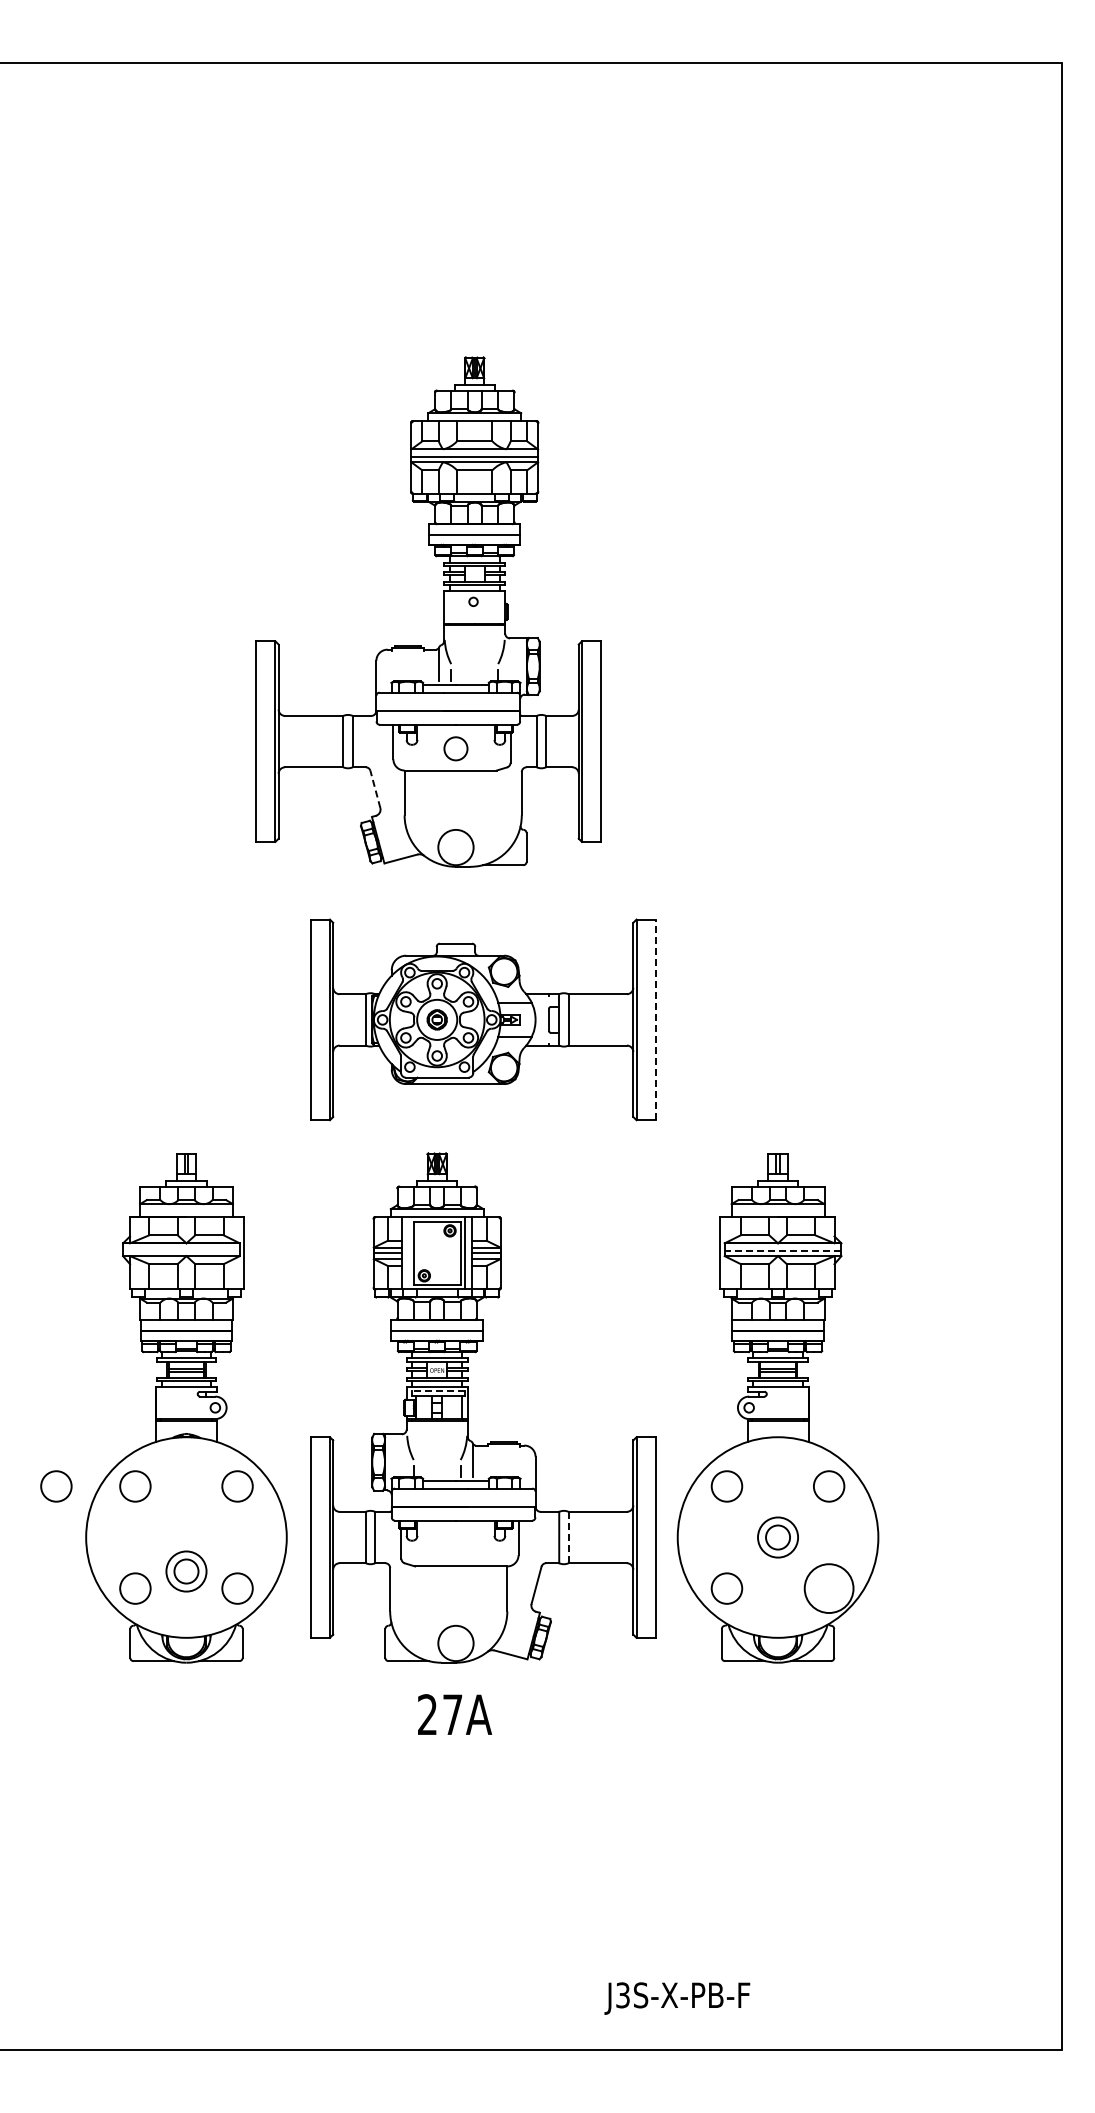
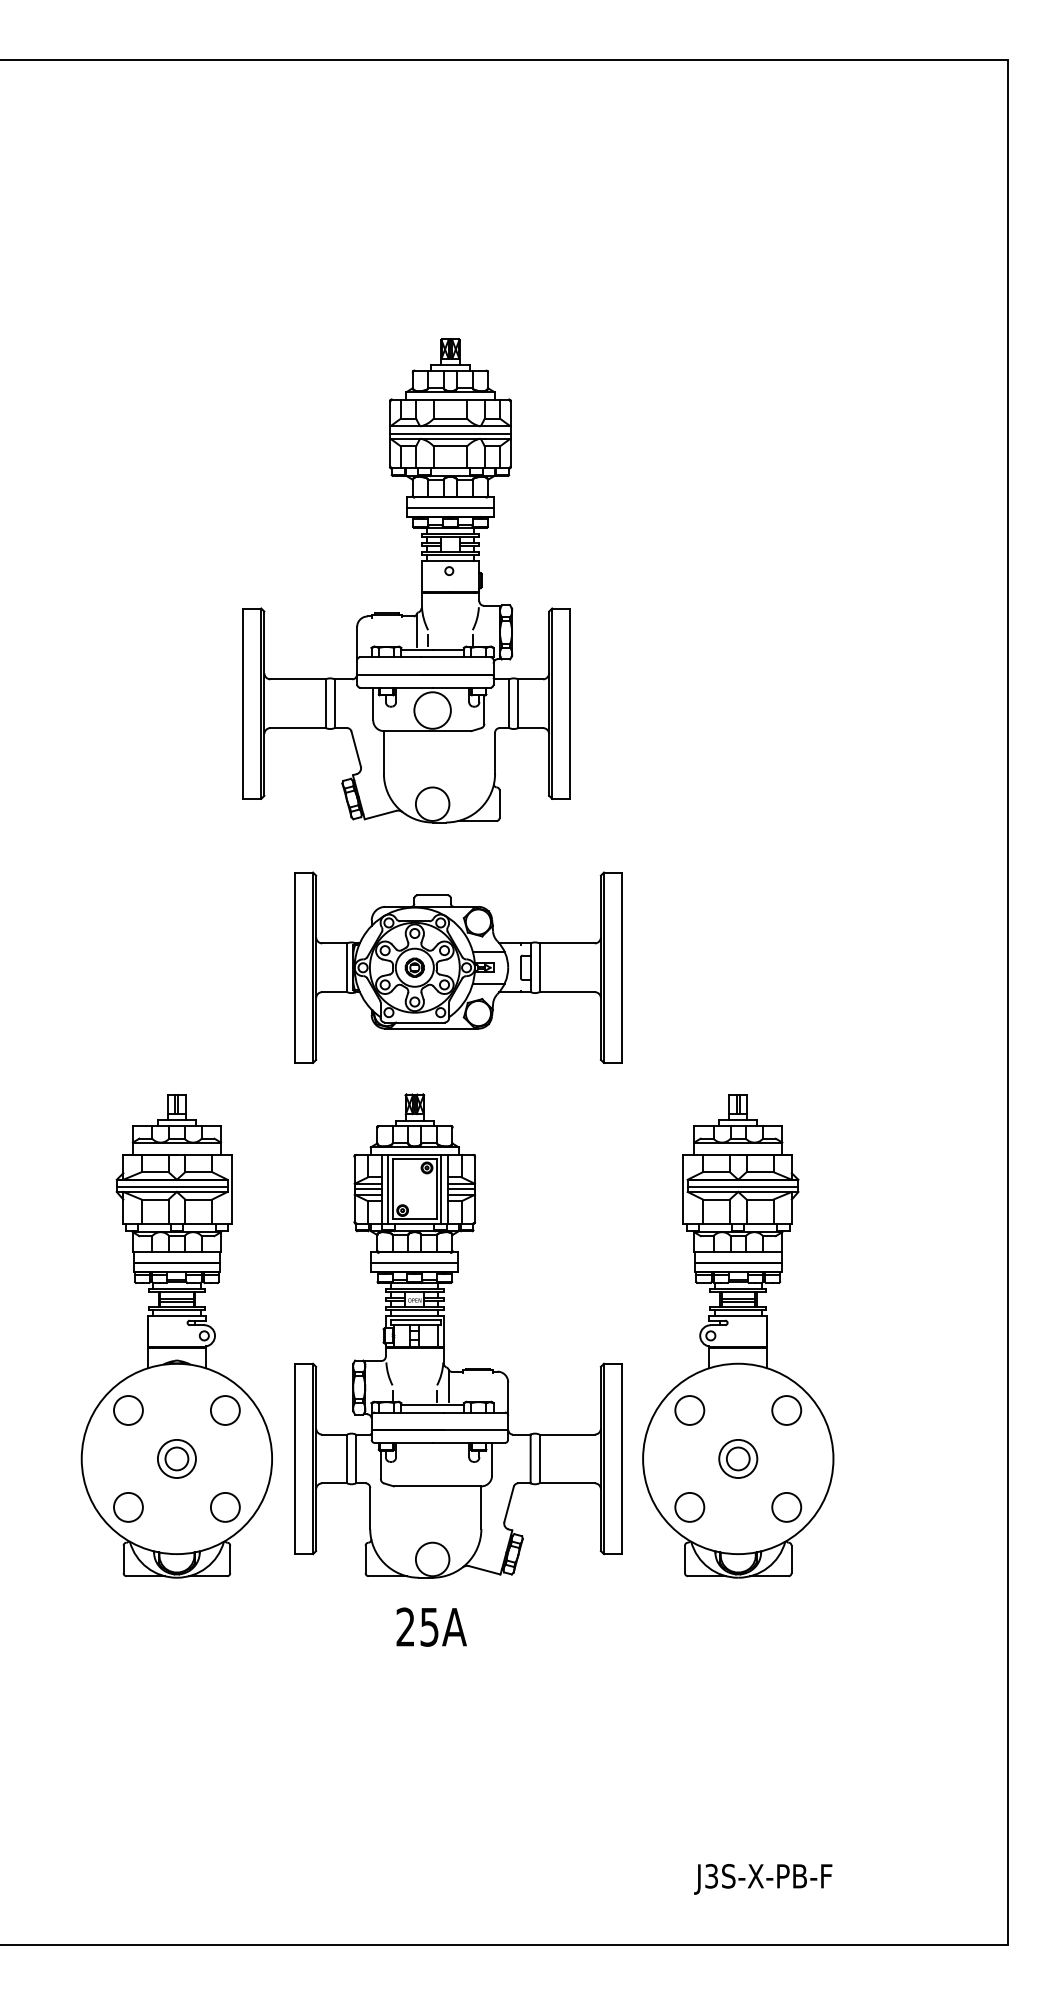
circle: (455, 748) -> (432, 710), size x1.67
line: (375, 788) -> (356, 748), dashed -> solid
line: (655, 1019) -> (621, 967), dashed -> solid
line: (181, 1251) -> (172, 1187), added
line: (782, 1251) -> (742, 1187), dashed -> solid
line: (409, 1253) -> (388, 1189), added
line: (437, 1391) -> (415, 1320), dashed -> solid
circle: (56, 1486) -> (53, 1410), removed
line: (568, 1537) -> (539, 1458), dashed -> solid
part: (186, 1571) -> (176, 1458), moved
circle: (828, 1588) -> (786, 1507), size x0.62
text: (452, 1714) -> (429, 1626), 27A -> 25A
text: (677, 1998) -> (763, 1879), moved

